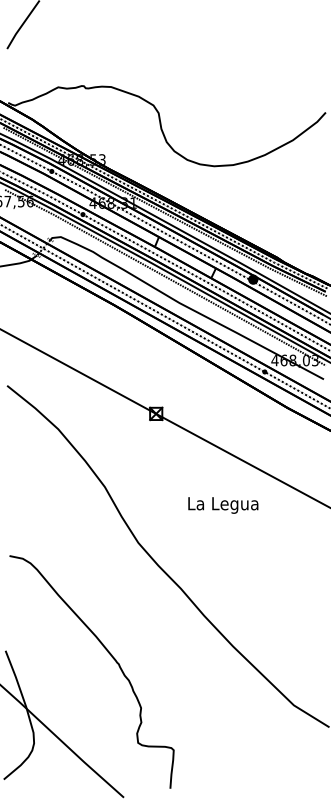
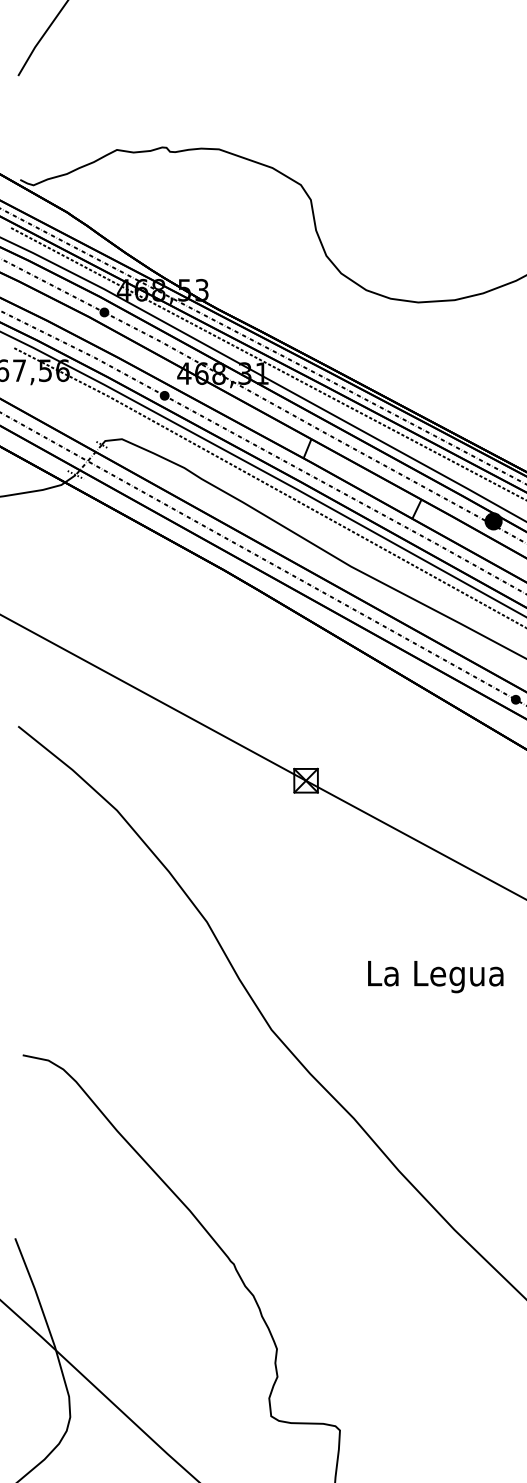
text: (223, 505) -> (436, 977), moved

